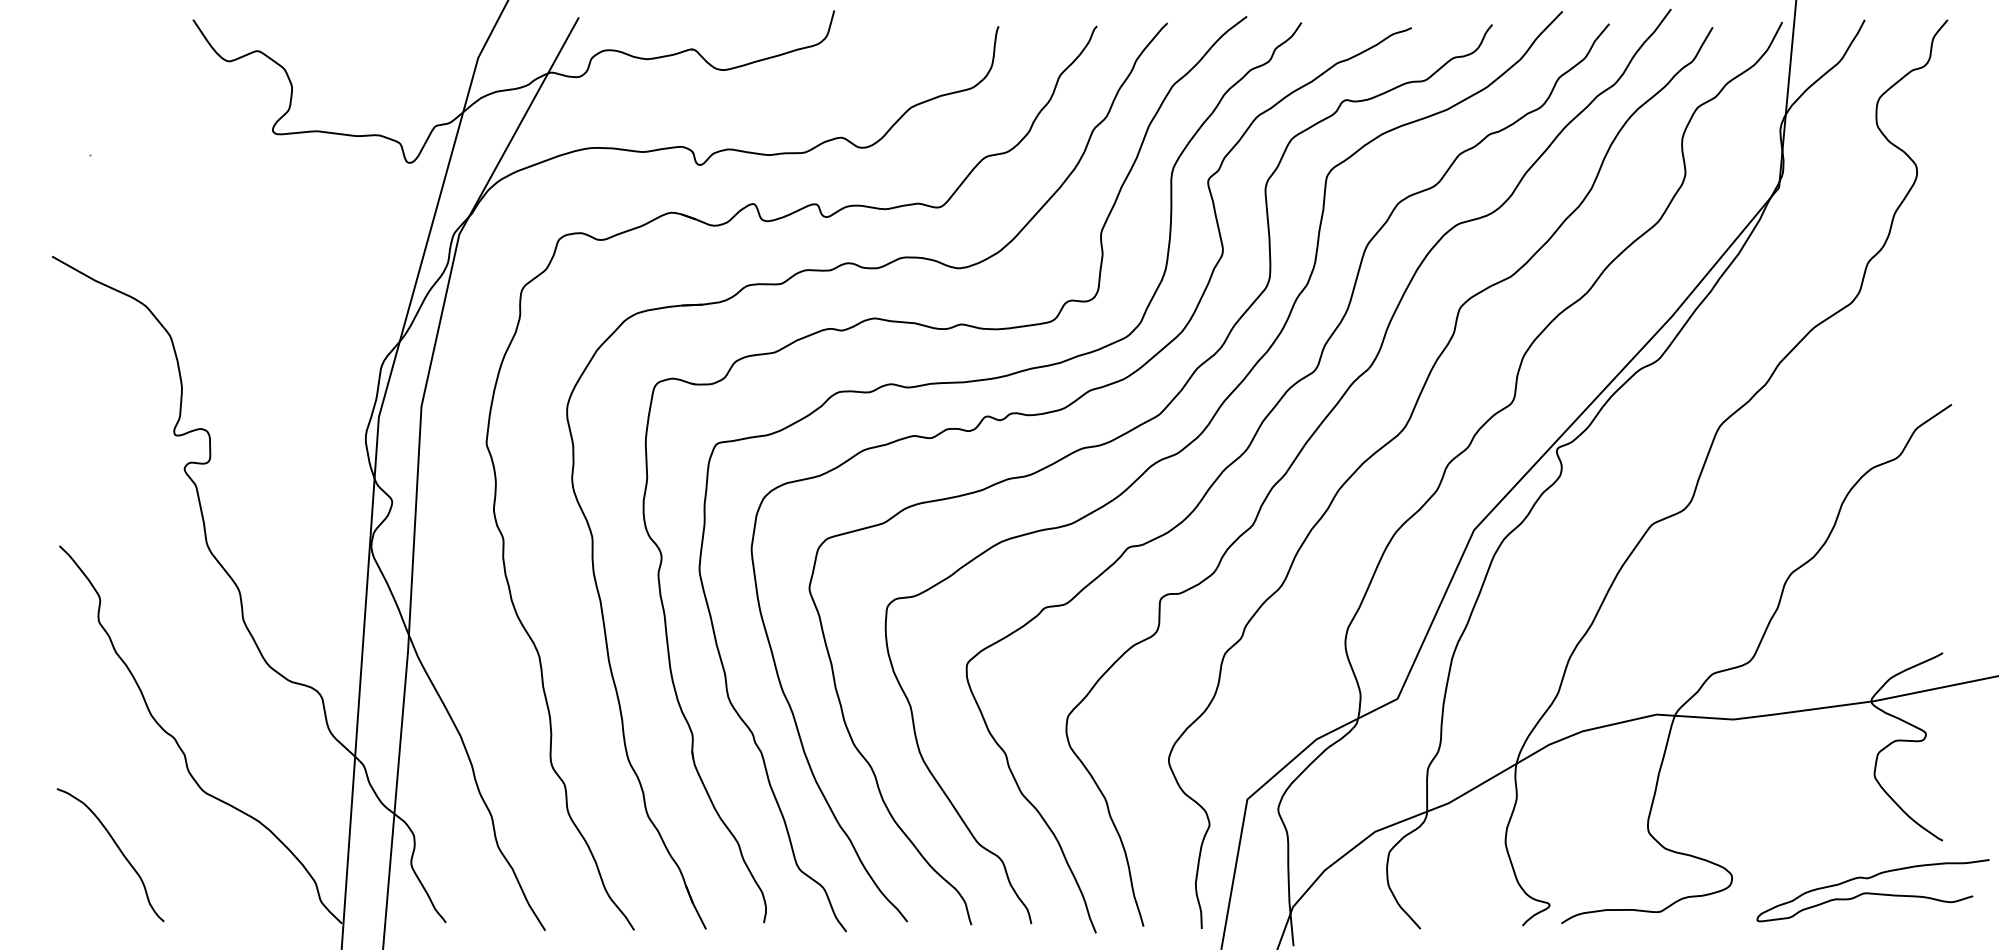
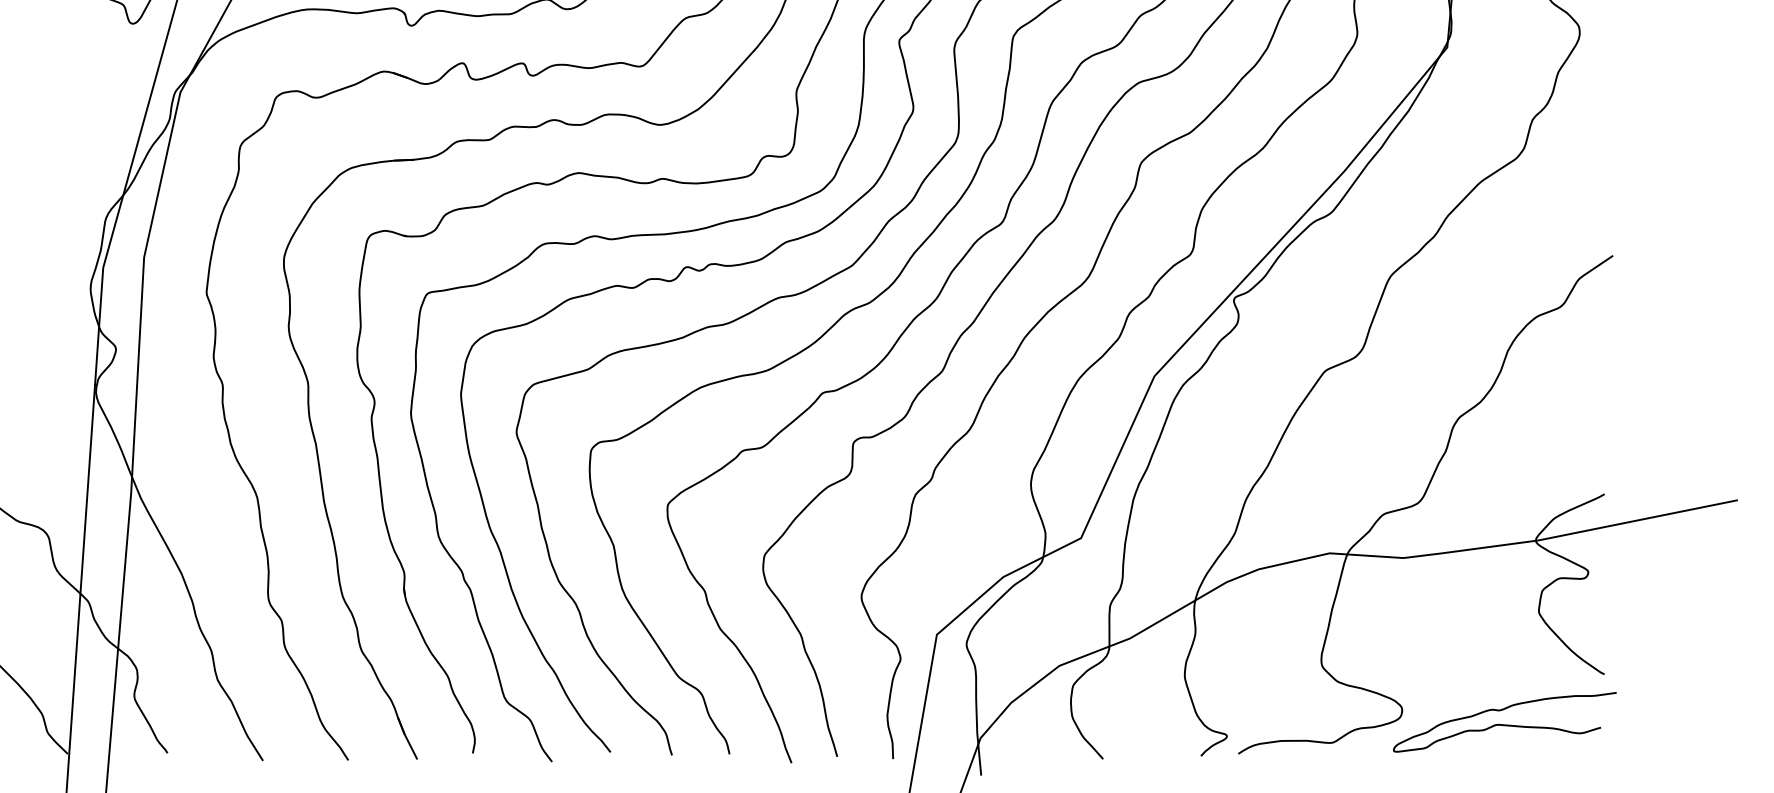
curve: (1872, 892) -> (1504, 724), moved

